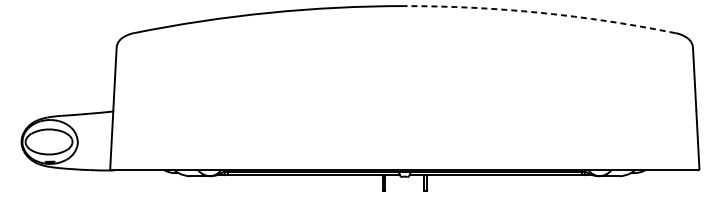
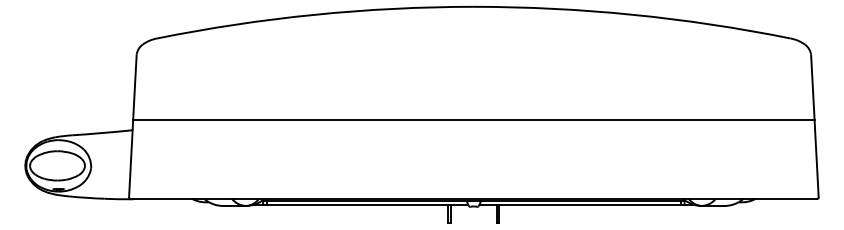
arc: (541, 12) -> (633, 14), dashed -> solid
line: (404, 102) -> (473, 119), added

